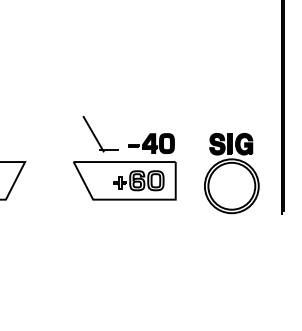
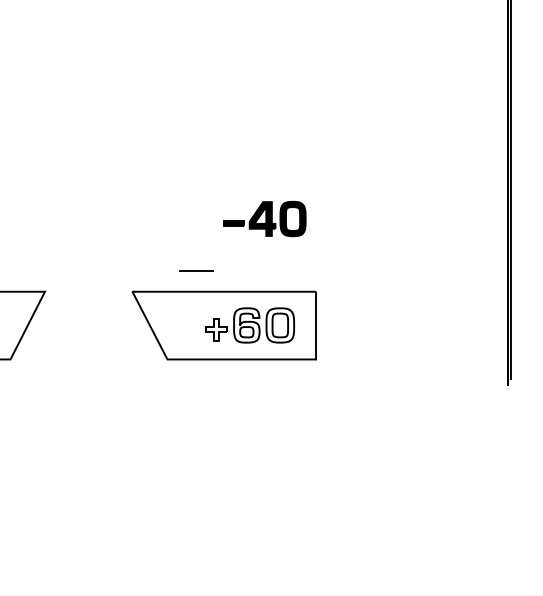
line: (93, 133) -> (168, 240), removed
part: (151, 143) -> (265, 218), moved
part: (231, 173) -> (416, 312), removed

